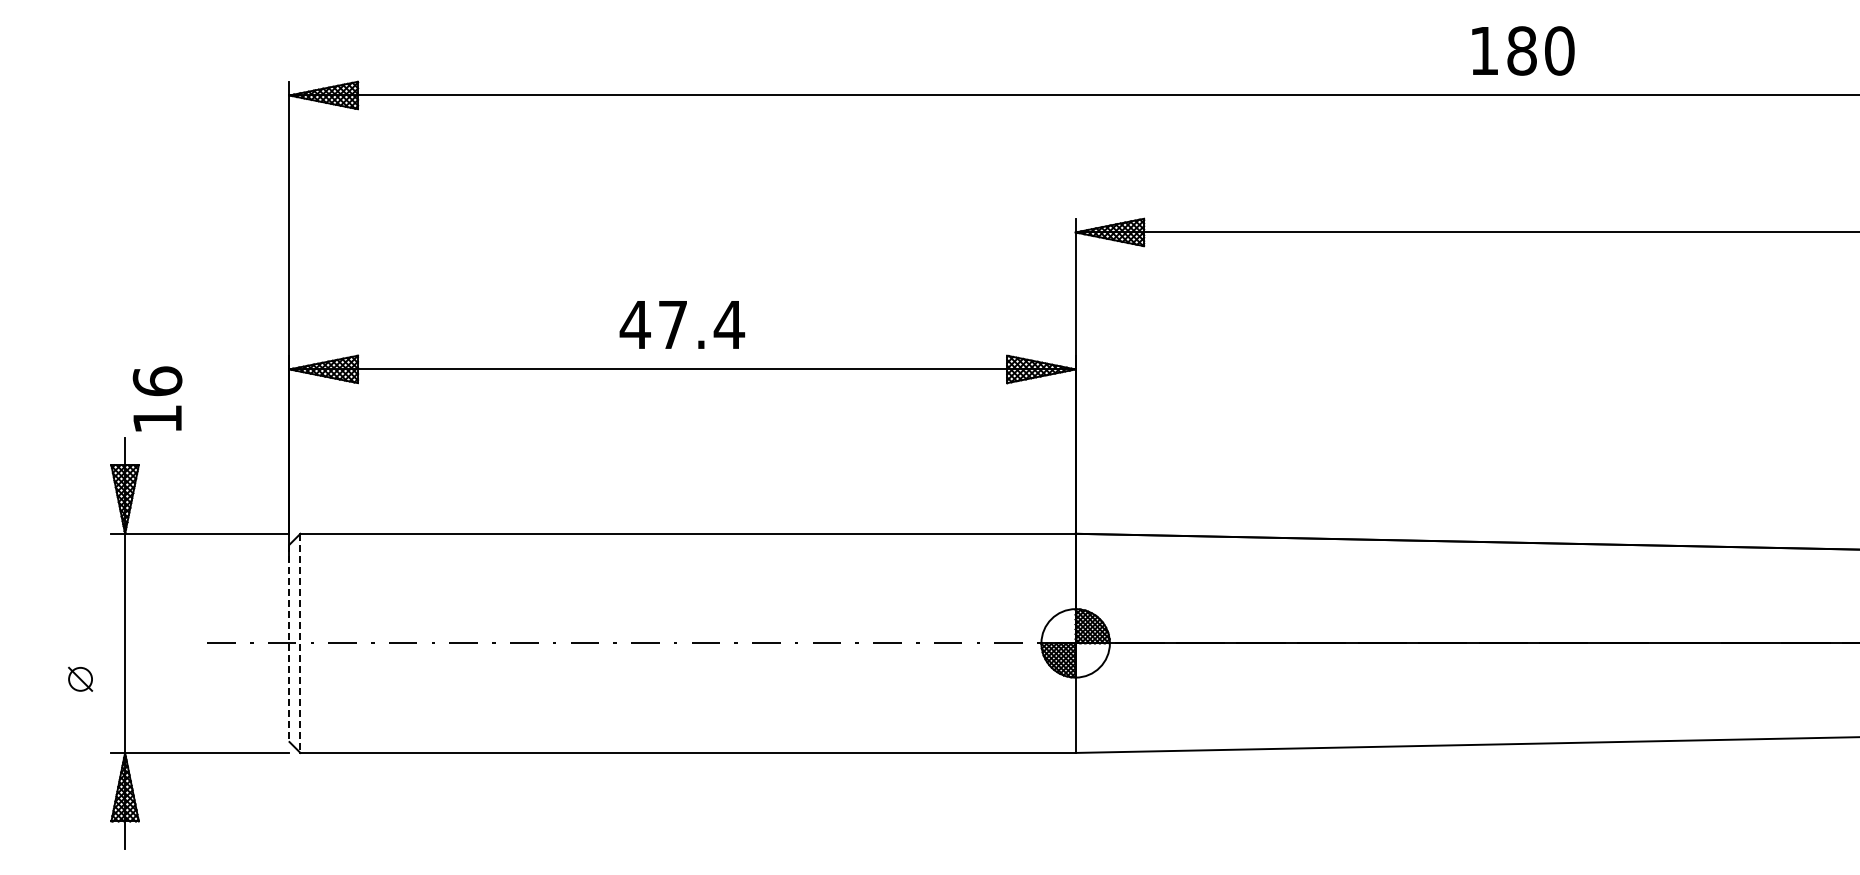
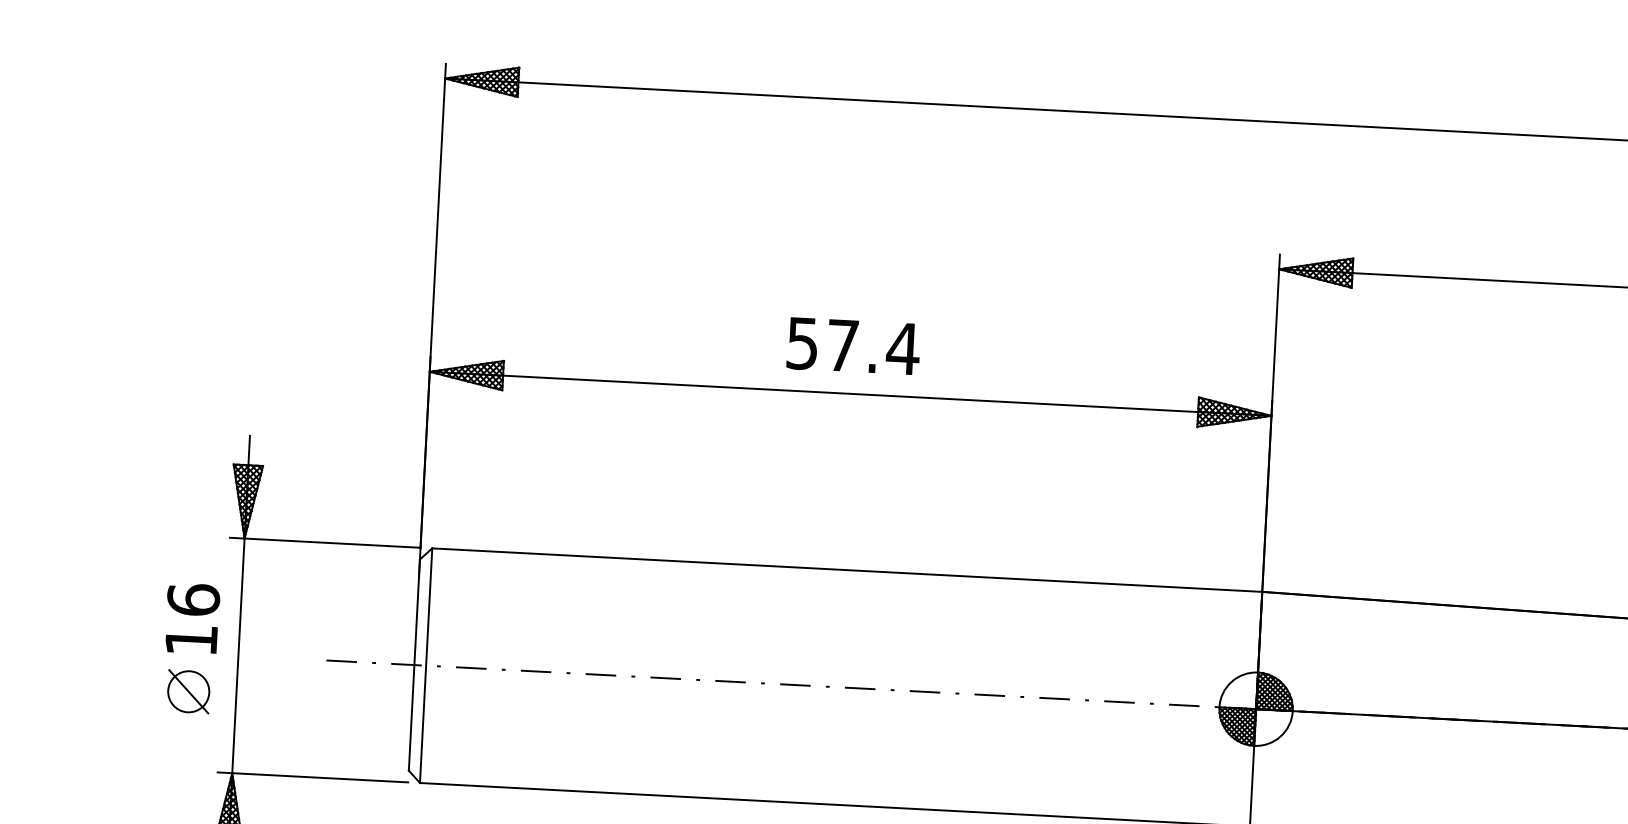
text: (634, 325) -> (801, 344), 47.4 -> 57.4
text: (157, 398) -> (192, 618), moved
line: (289, 643) -> (414, 665), dashed -> solid
line: (300, 643) -> (426, 665), dashed -> solid
part: (80, 679) -> (188, 692), size x1.67

